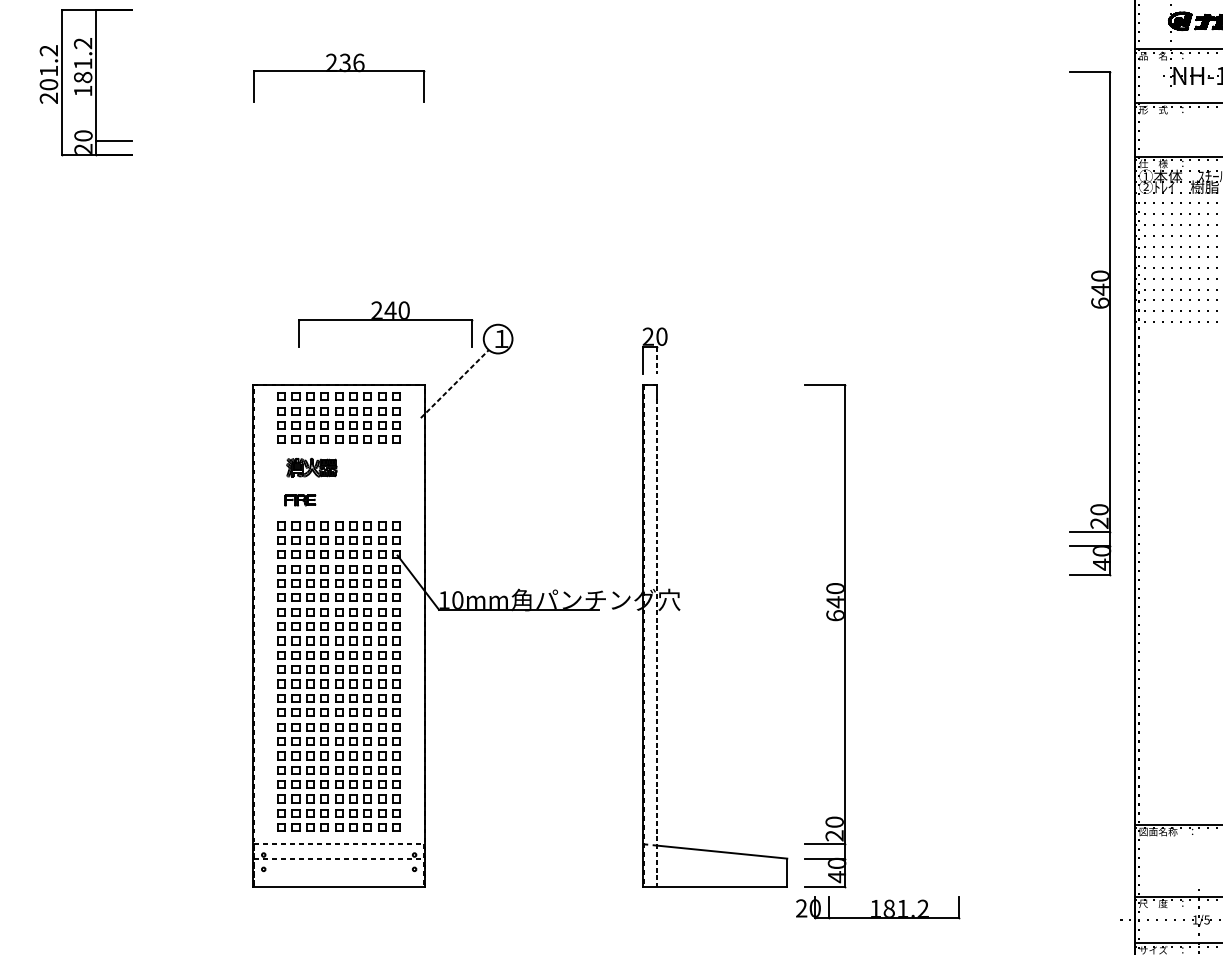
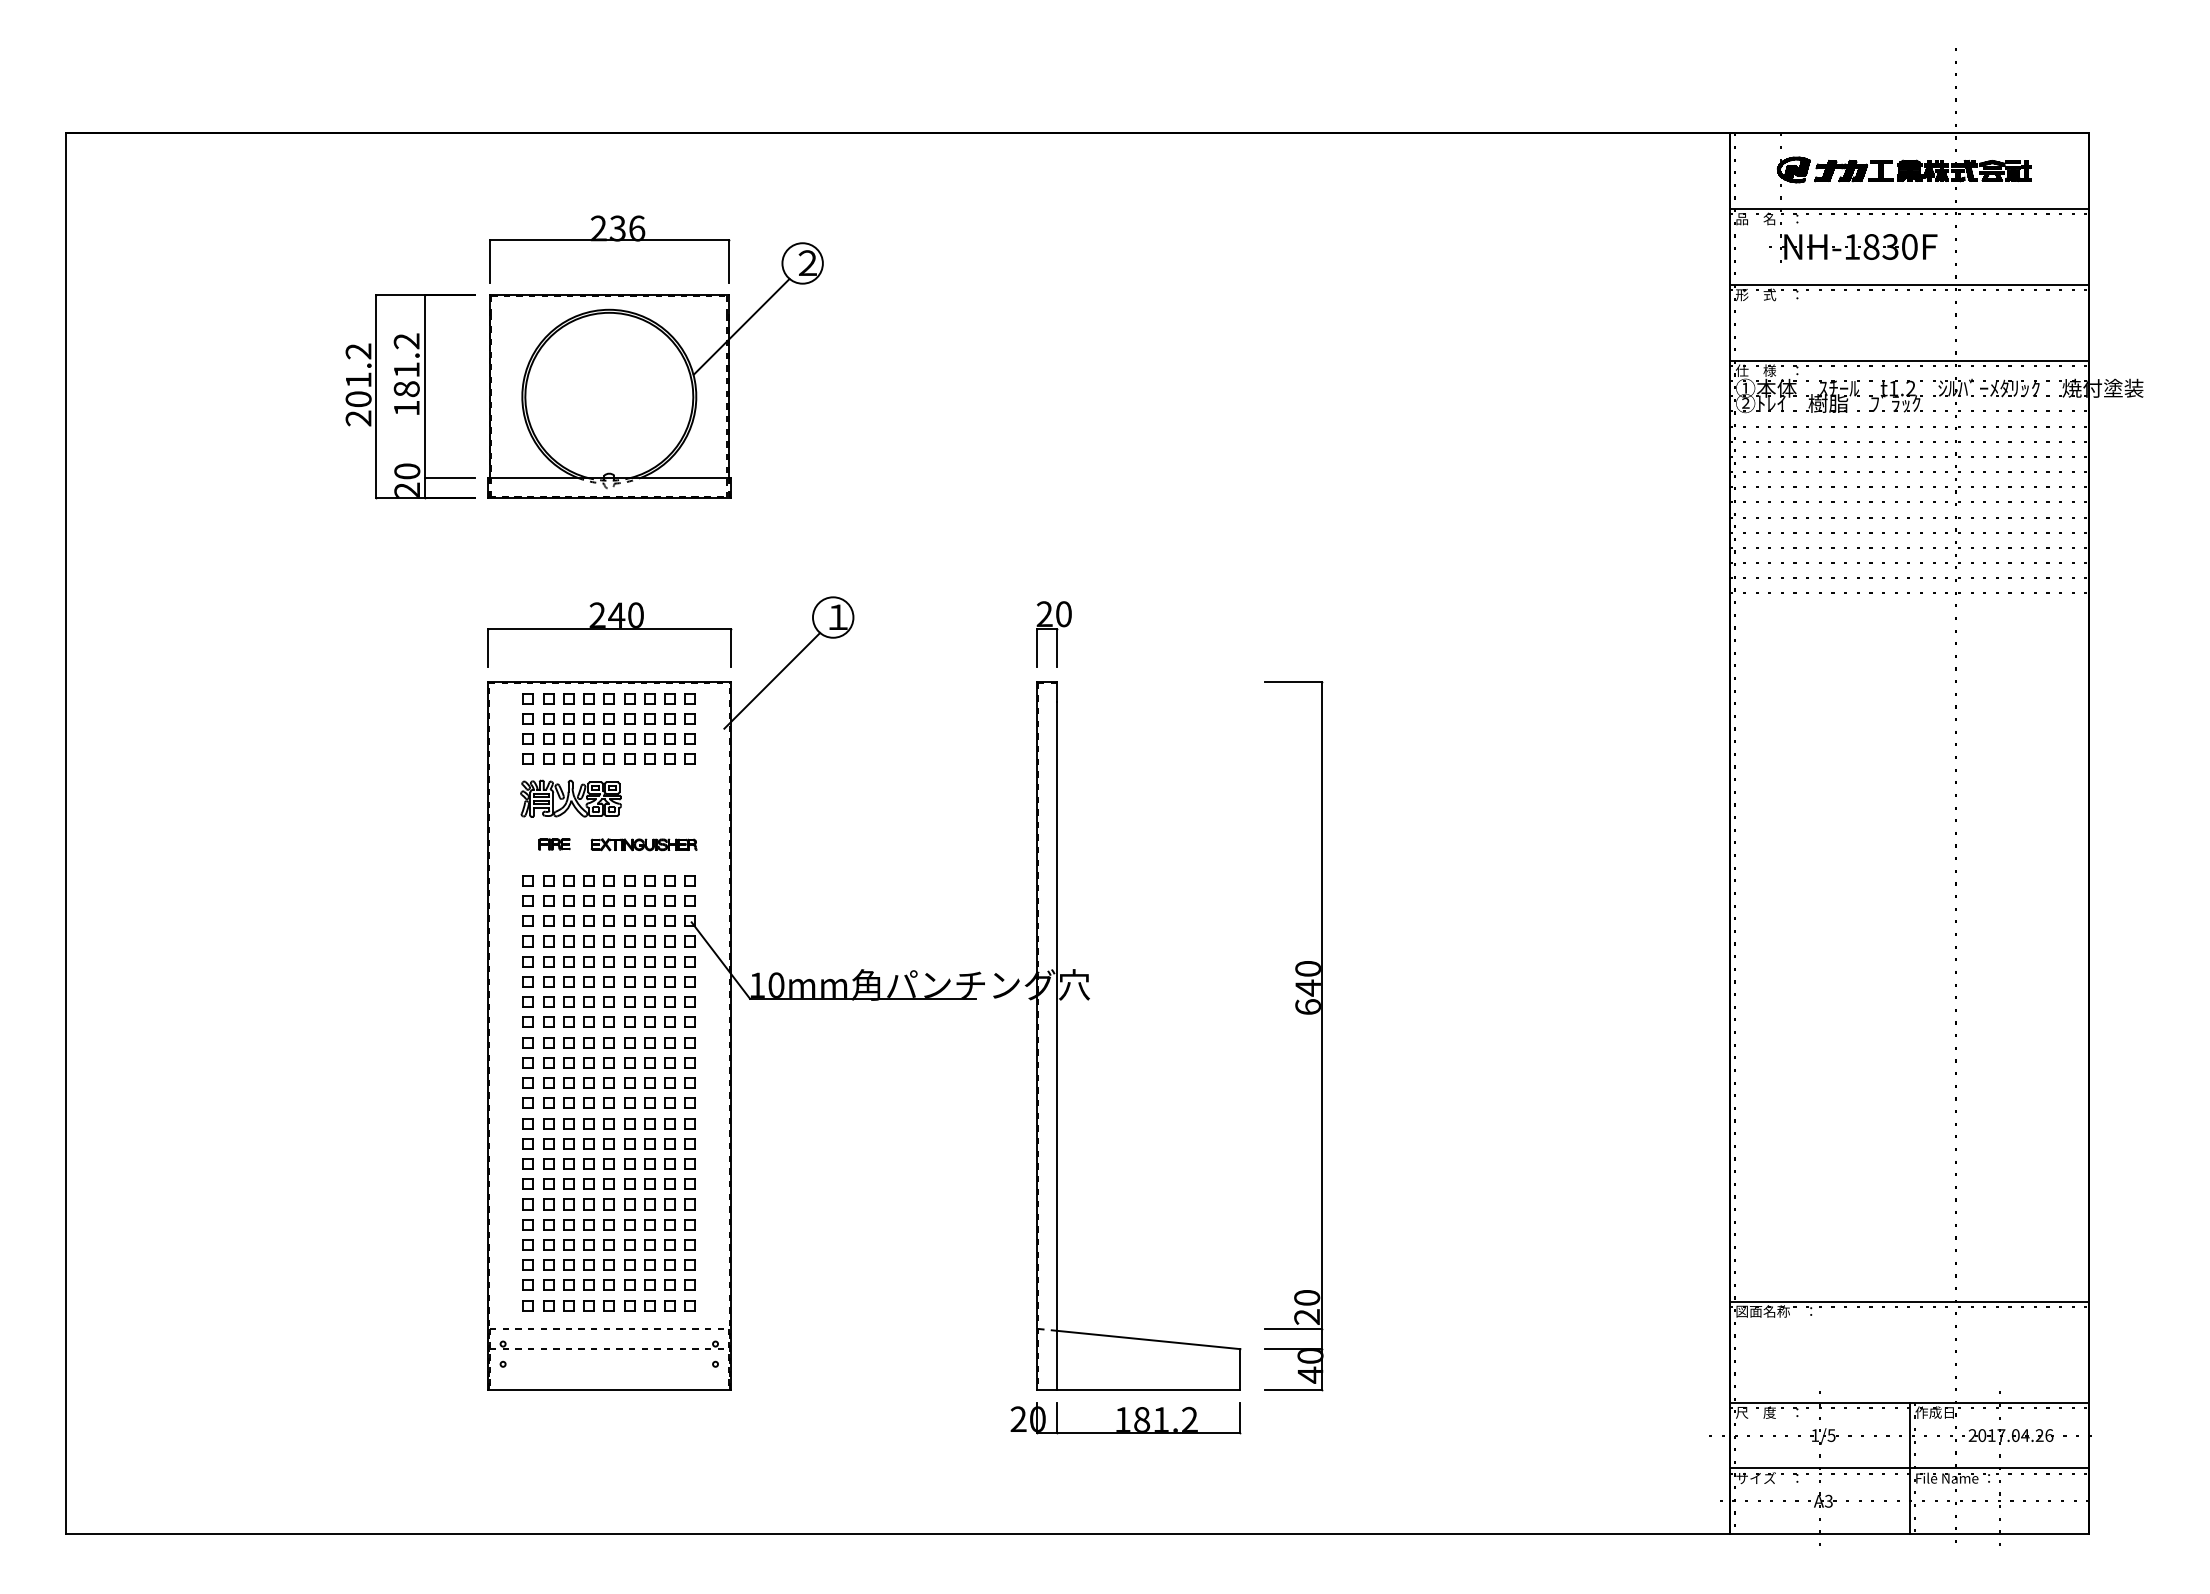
part: (85, 82) -> (410, 396), moved
part: (371, 163) -> (655, 370), added
part: (1094, 307) -> (1673, 573), removed
part: (385, 324) -> (609, 634), moved
line: (657, 361) -> (1057, 648), dashed -> solid
line: (455, 383) -> (772, 680), dashed -> solid
part: (311, 467) -> (570, 798), size x1.43
part: (300, 500) -> (554, 844), size x0.71
part: (363, 500) -> (643, 844), added
line: (657, 643) -> (1057, 1045), dashed -> solid
part: (877, 907) -> (1125, 1418), moved

